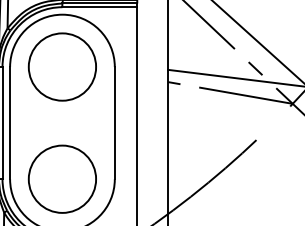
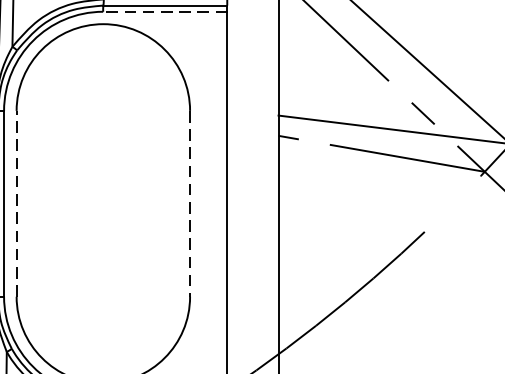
line: (99, 7) -> (164, 12), solid -> dashed
circle: (61, 66) -> (101, 109), removed
line: (10, 122) -> (17, 202), solid -> dashed
line: (114, 123) -> (189, 204), solid -> dashed
circle: (61, 178) -> (101, 295), removed

